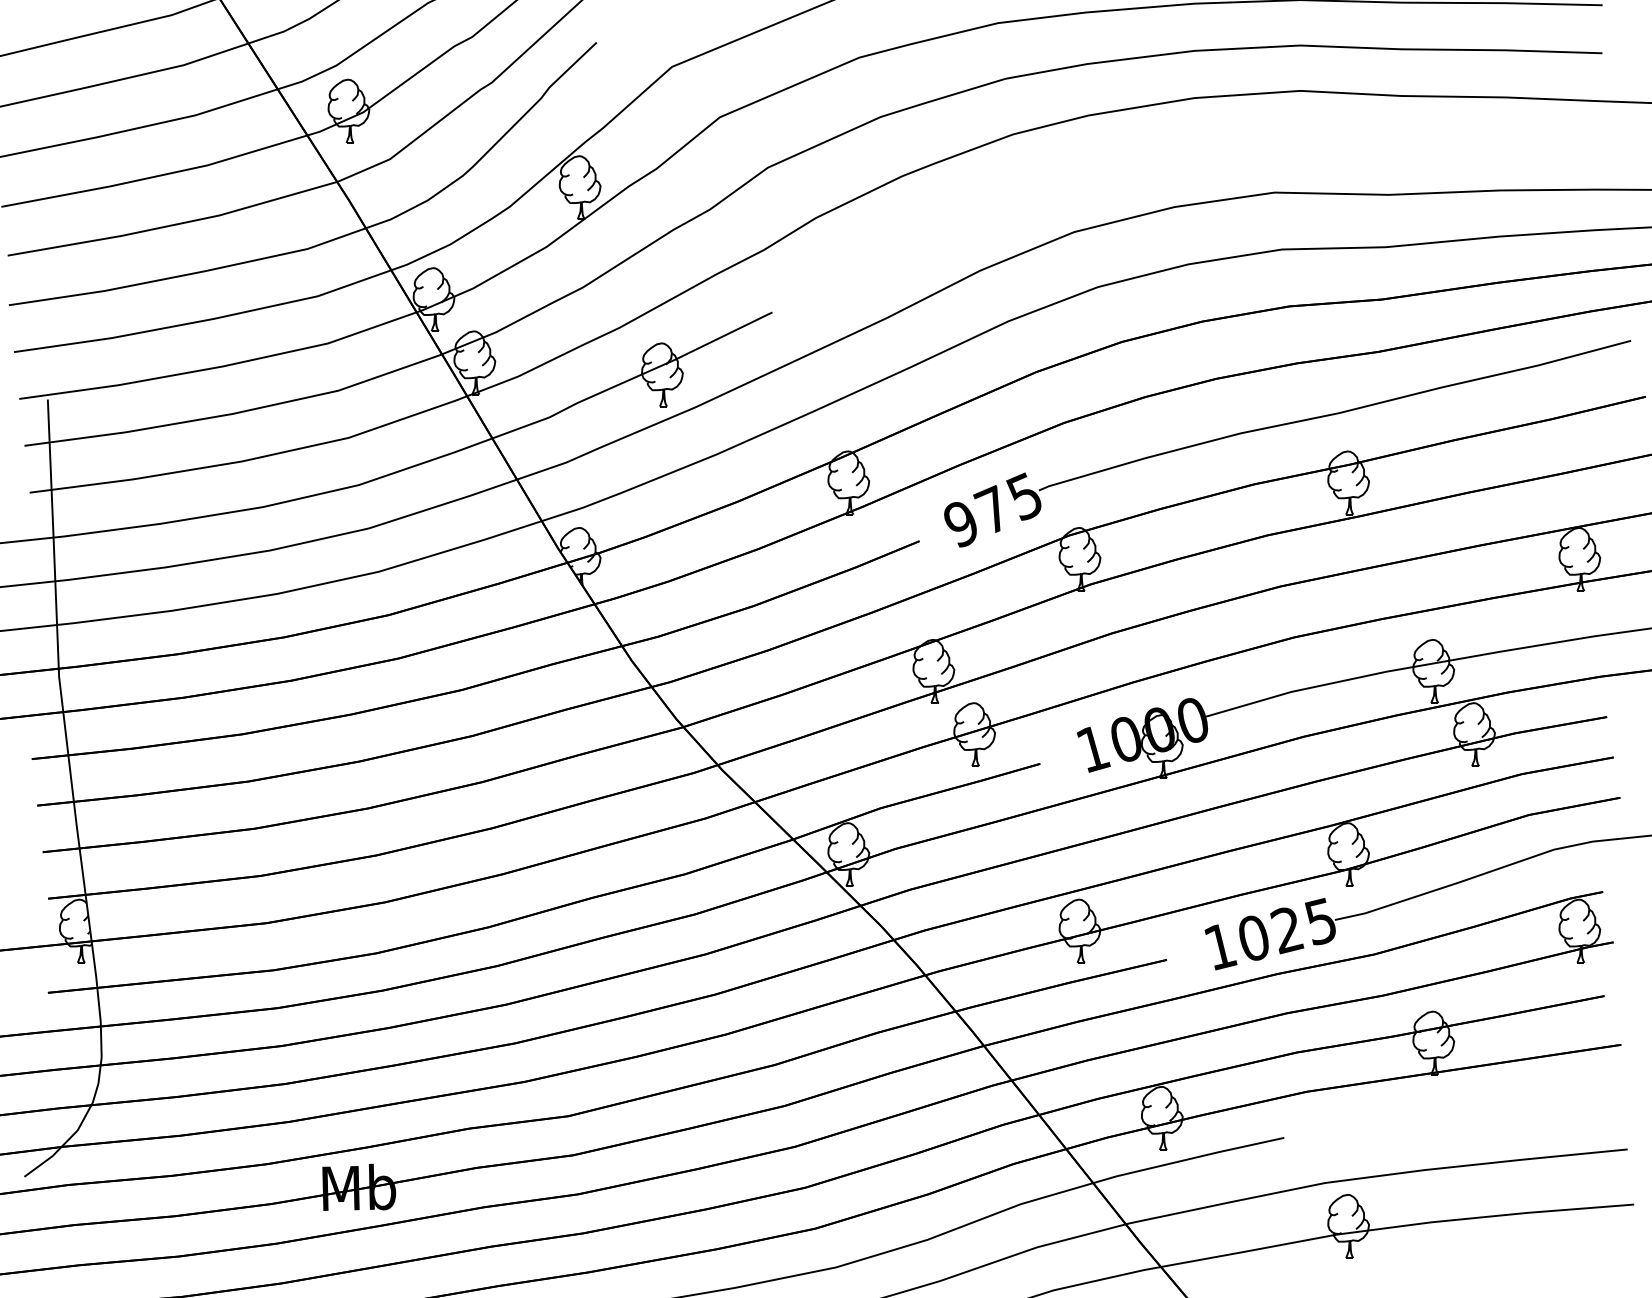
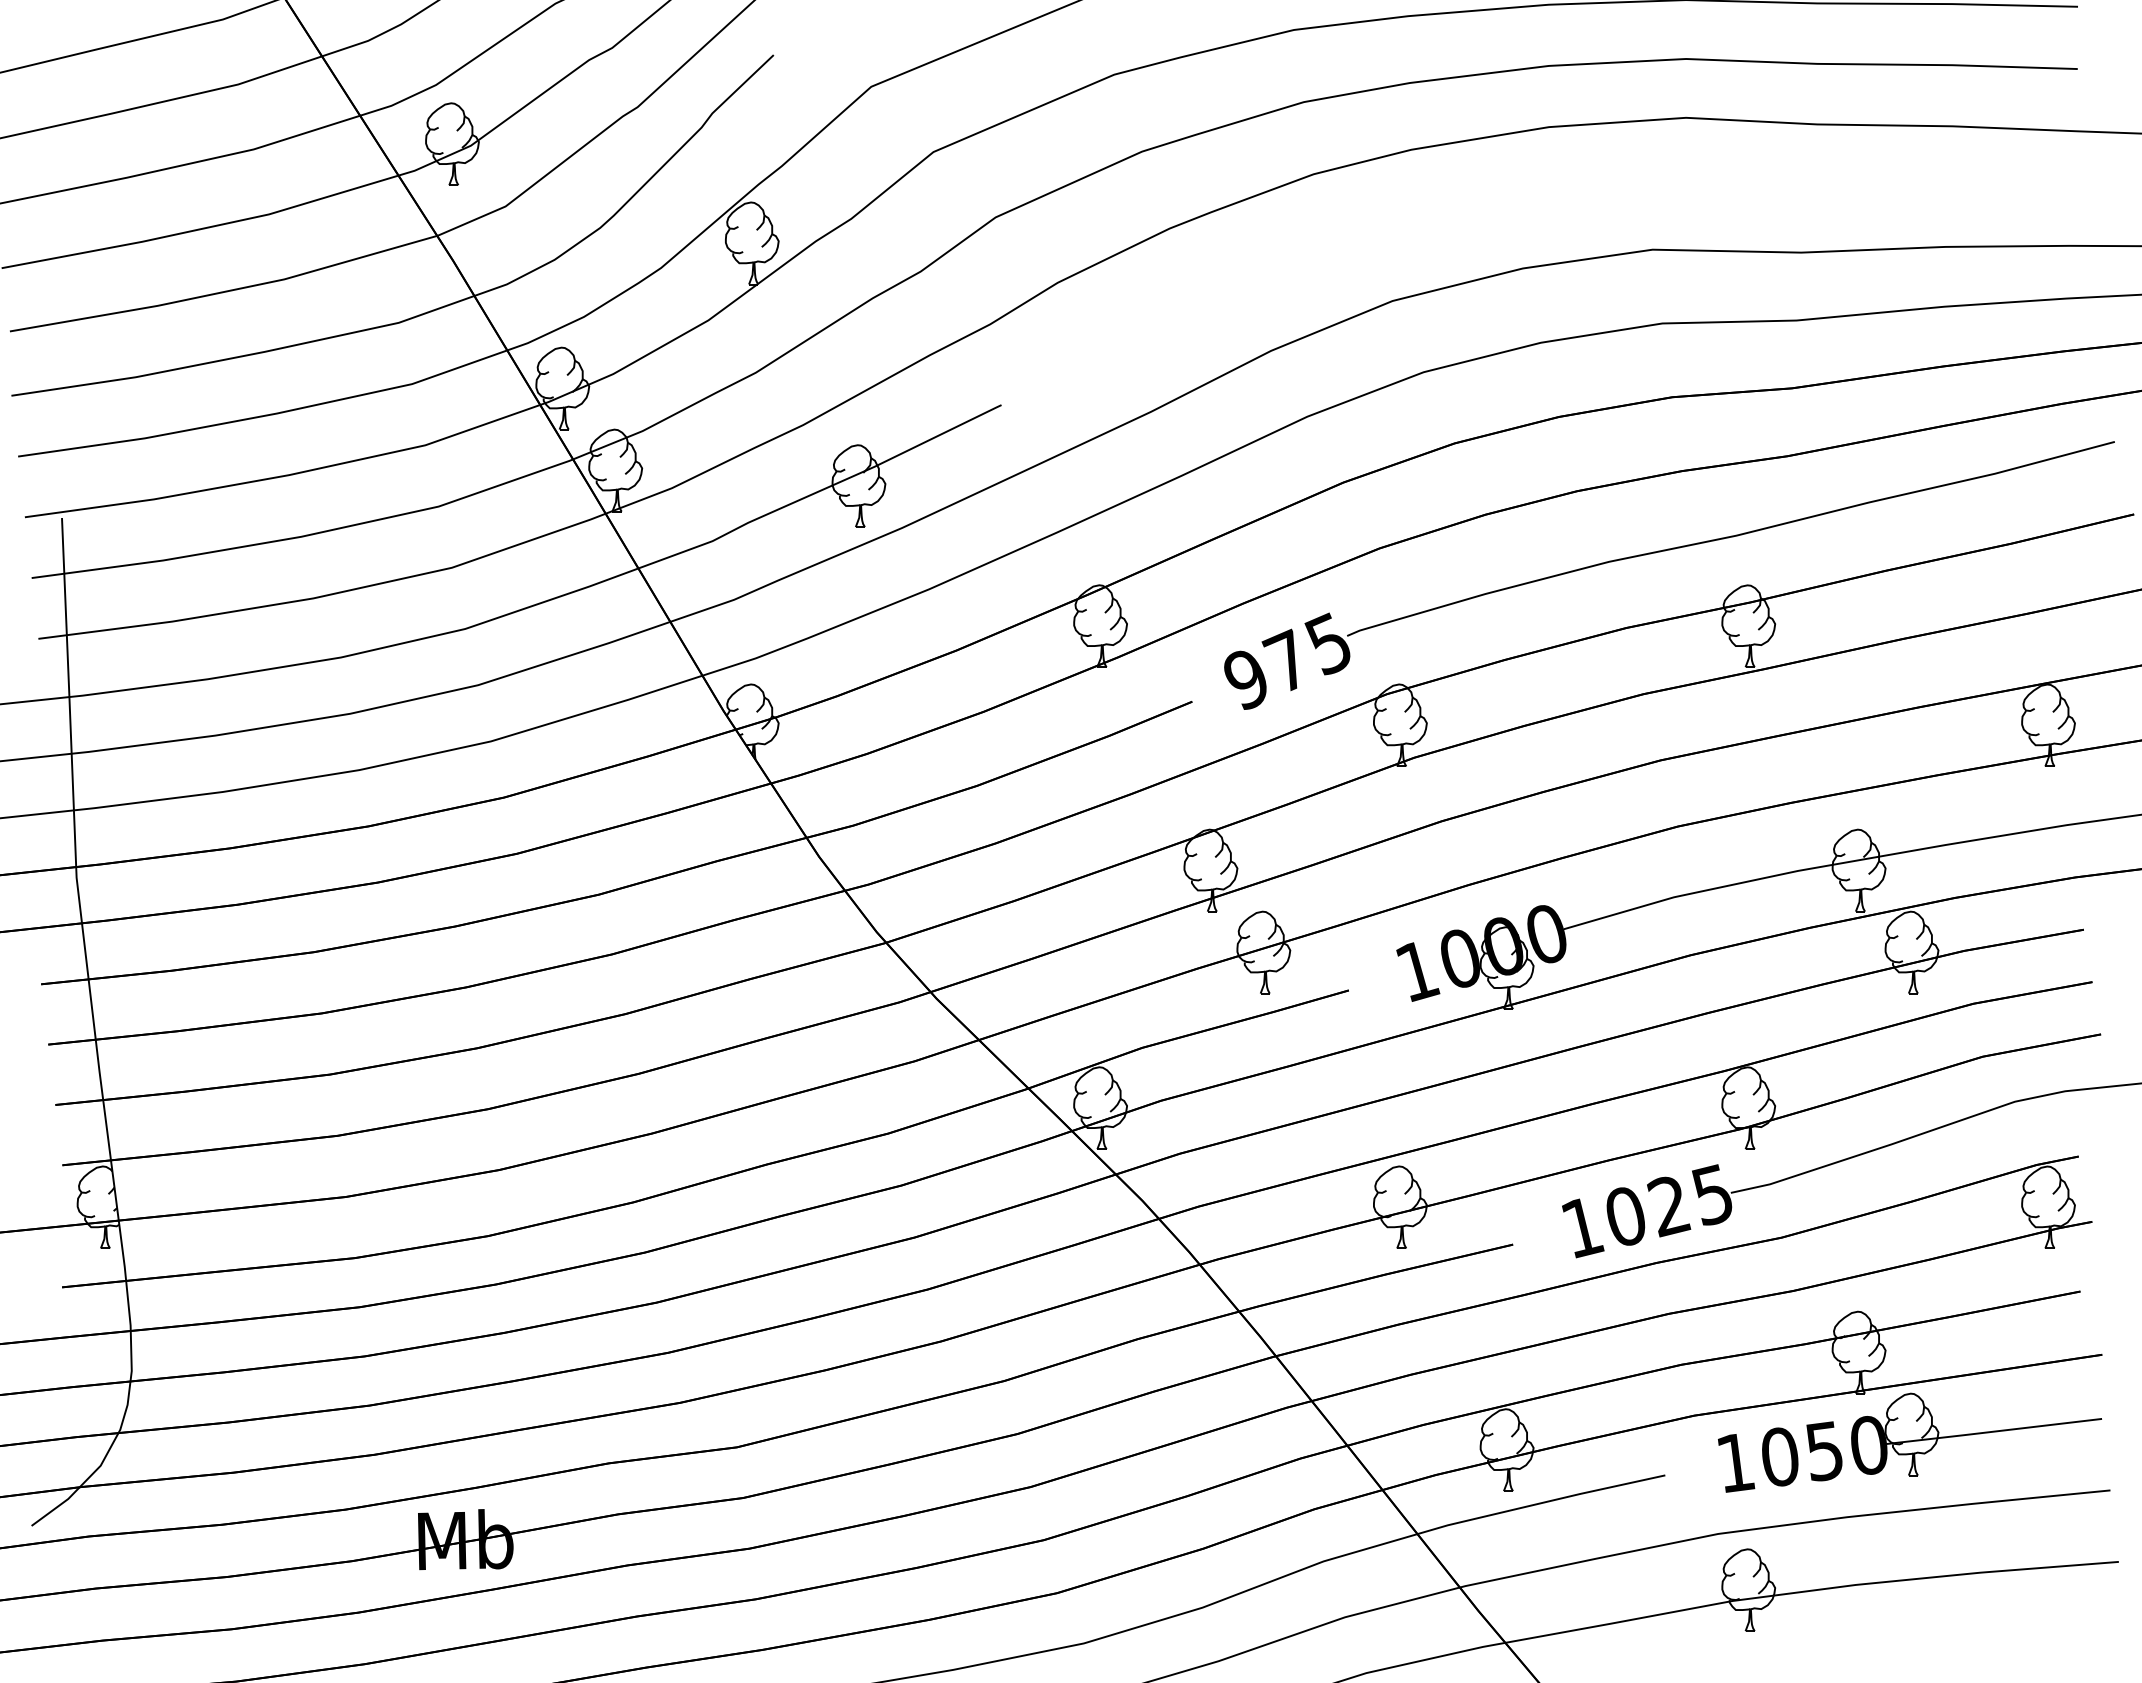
part: (1472, 1112) -> (1909, 1442), added

